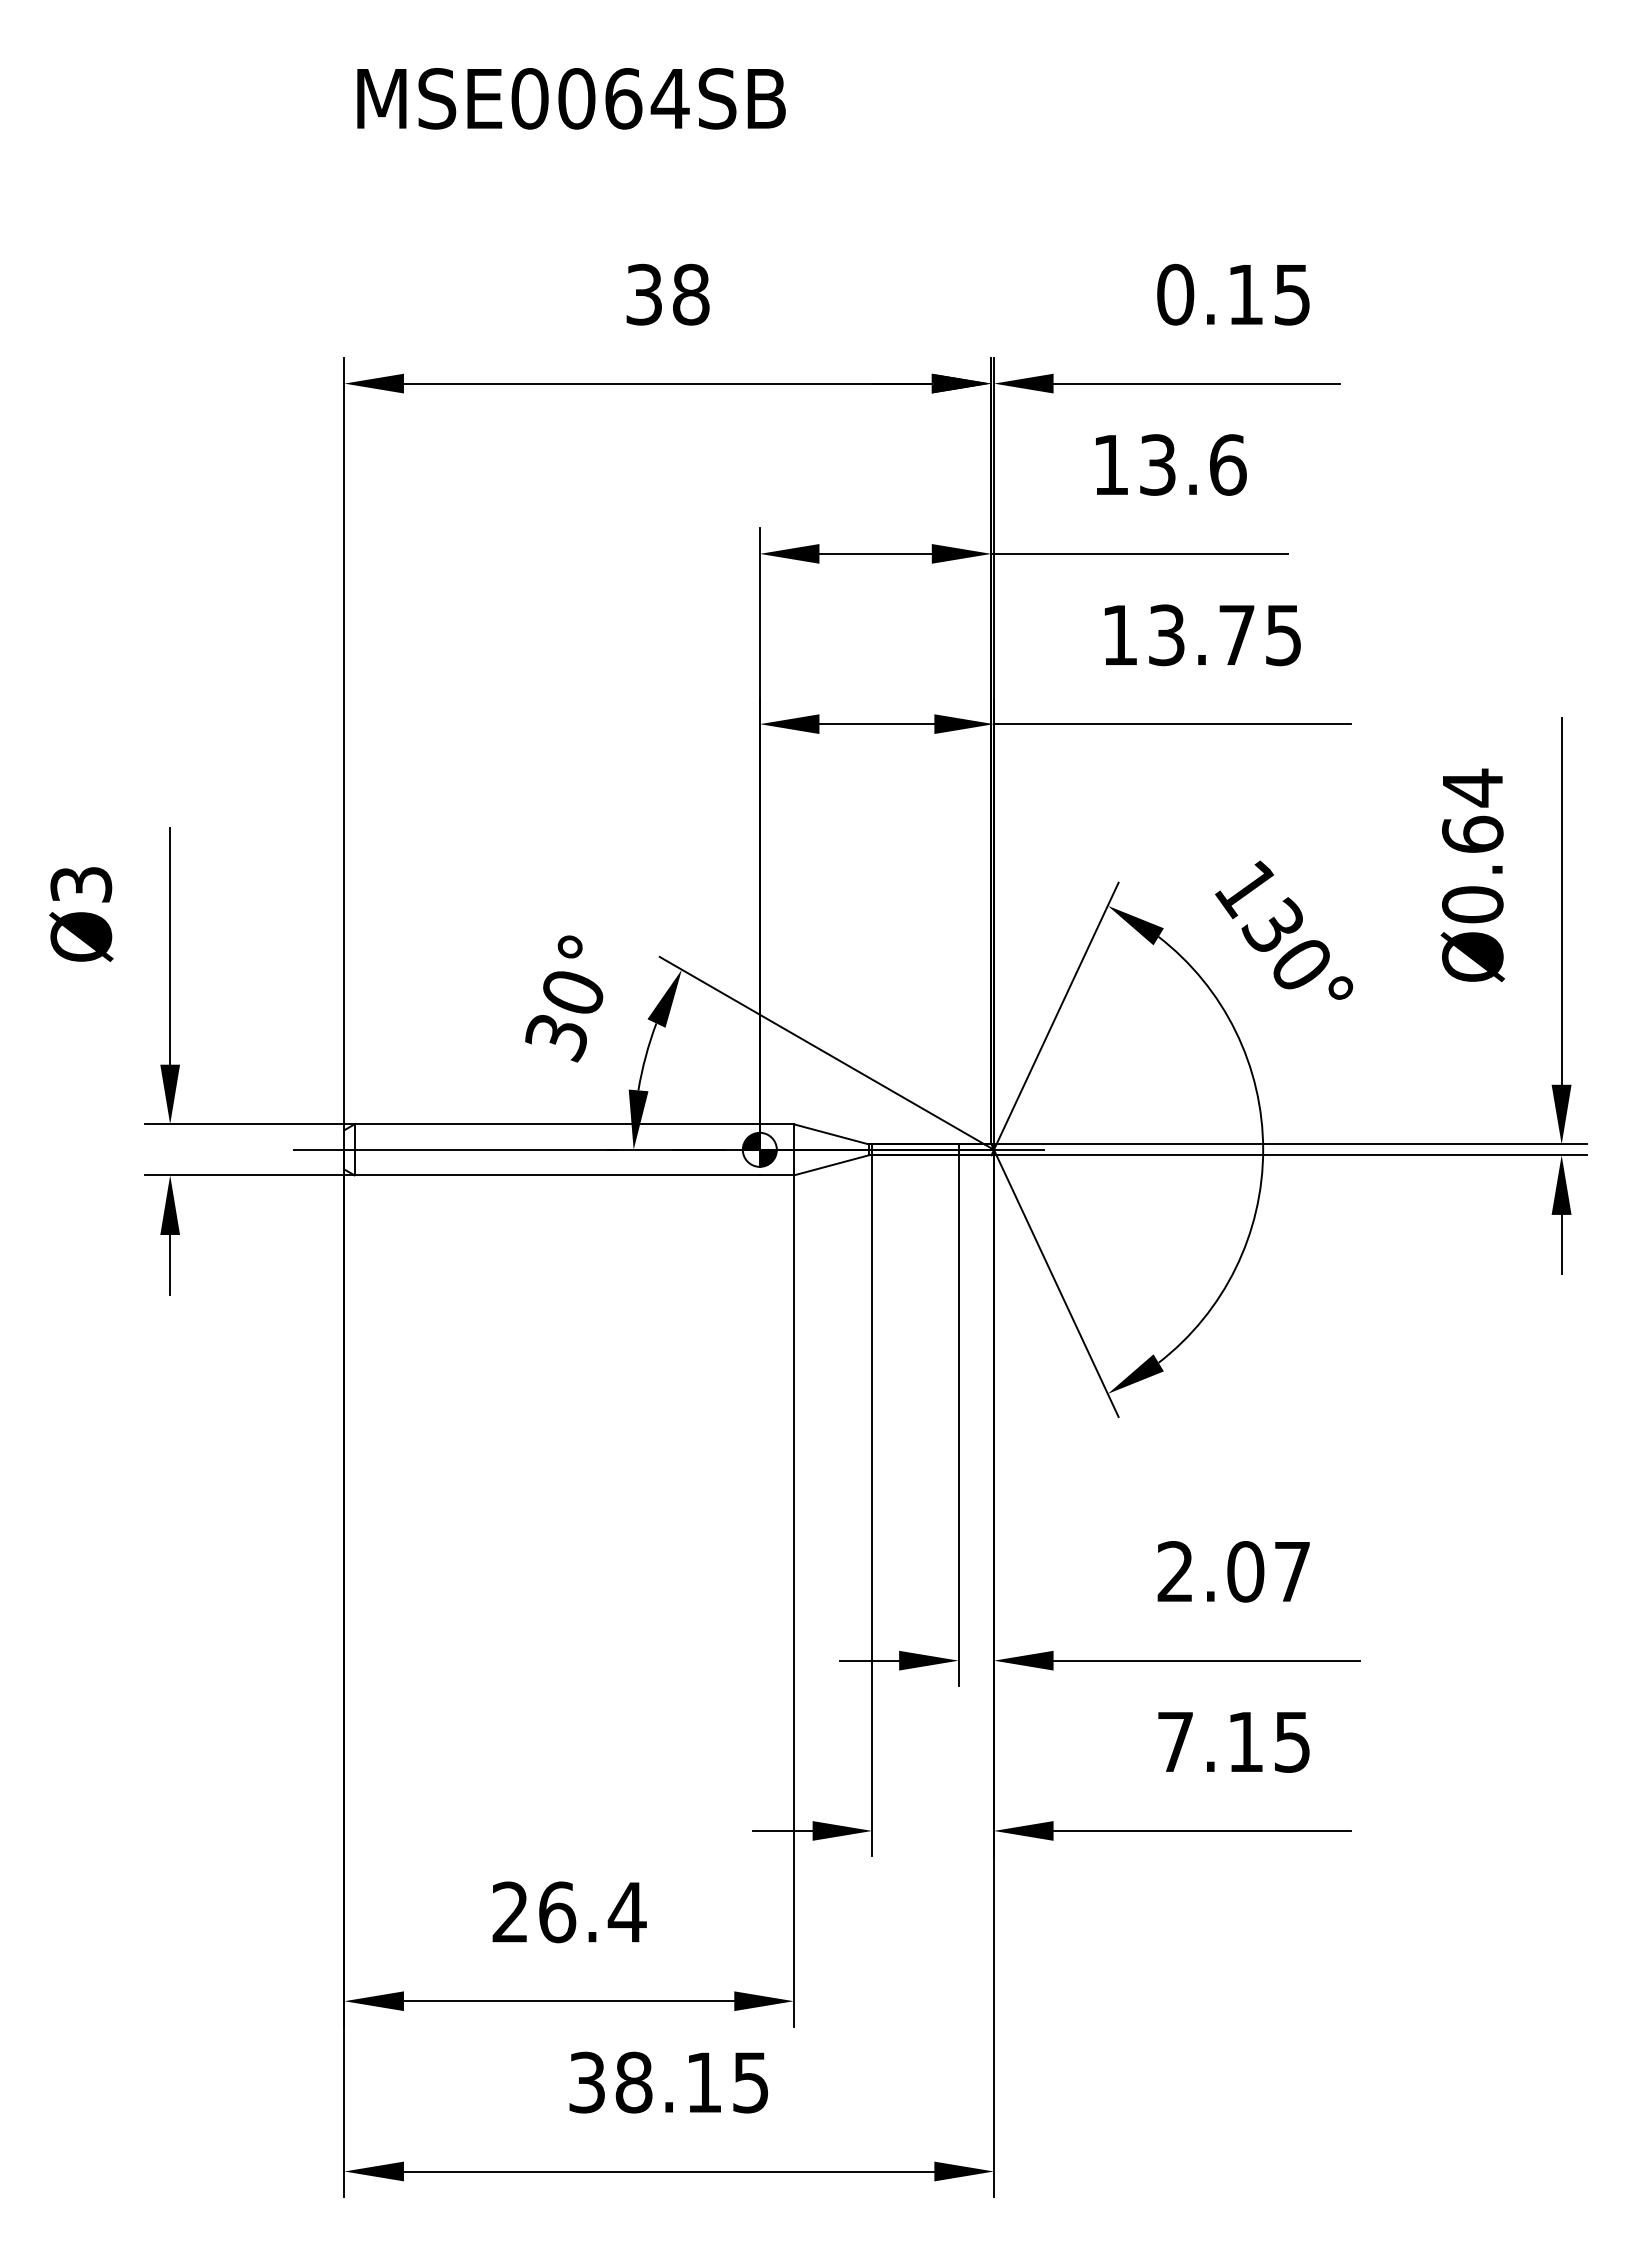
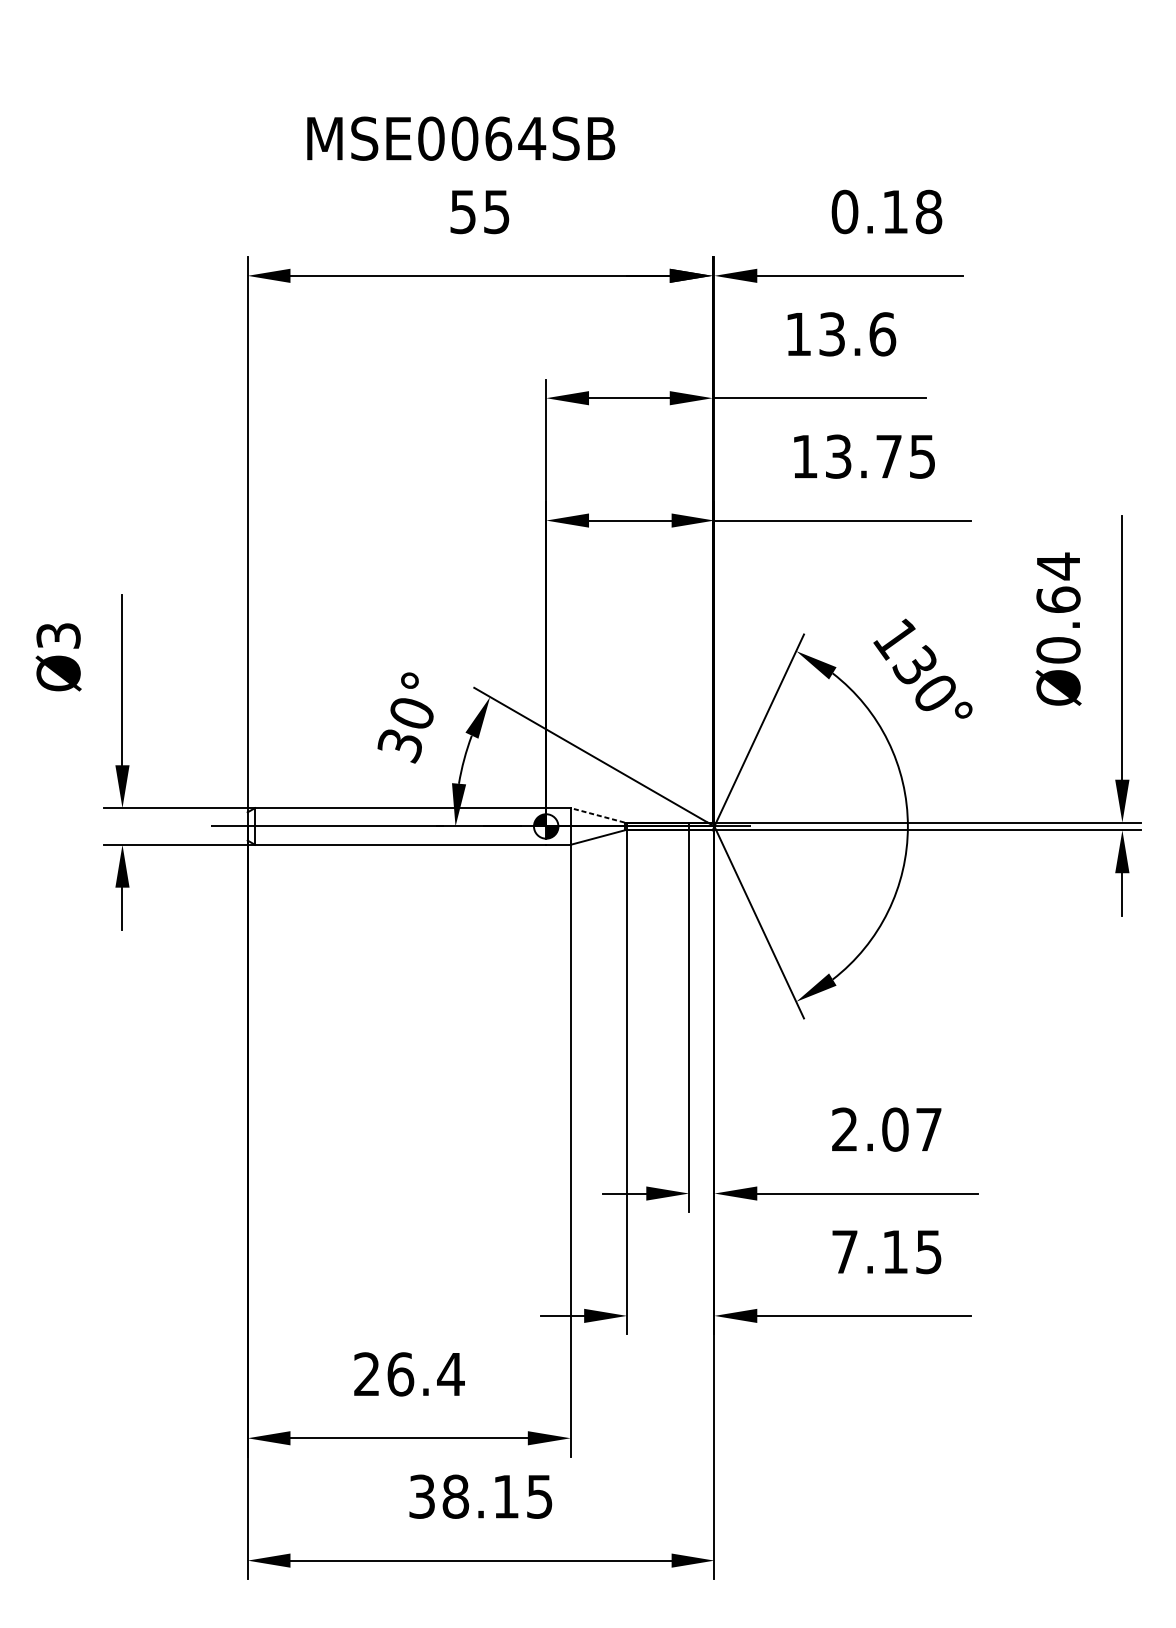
text: (571, 98) -> (461, 138), moved
text: (668, 294) -> (480, 211), 38 -> 55
text: (1292, 294) -> (928, 211), 0.15 -> 0.18
line: (831, 1134) -> (597, 815), solid -> dashed

